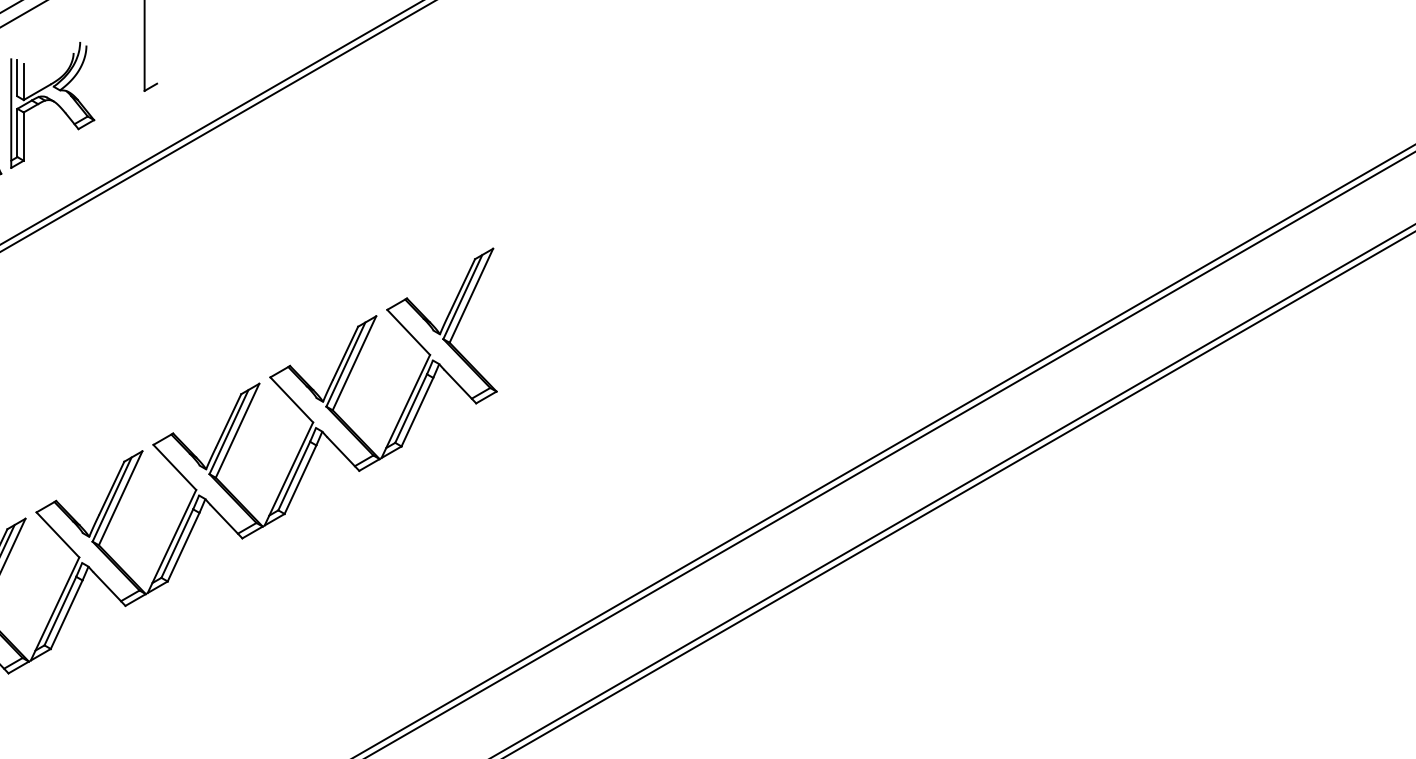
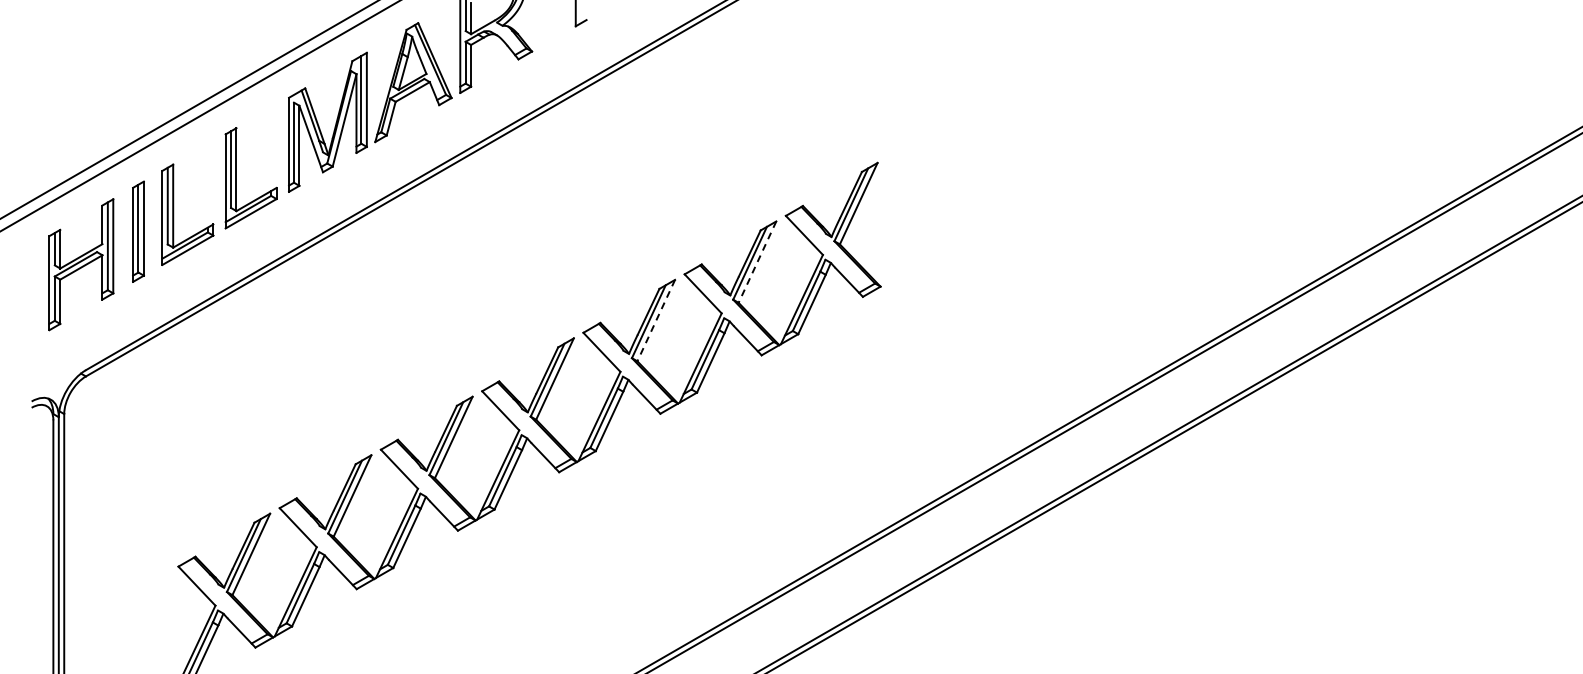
line: (354, 363) -> (757, 262), solid -> dashed
line: (237, 430) -> (656, 320), solid -> dashed

